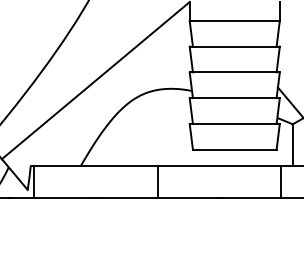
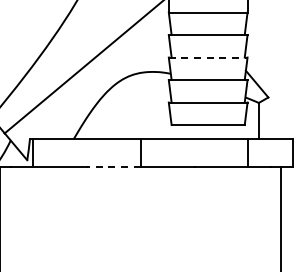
line: (235, 72) -> (208, 57), solid -> dashed
line: (126, 198) -> (113, 167), solid -> dashed

